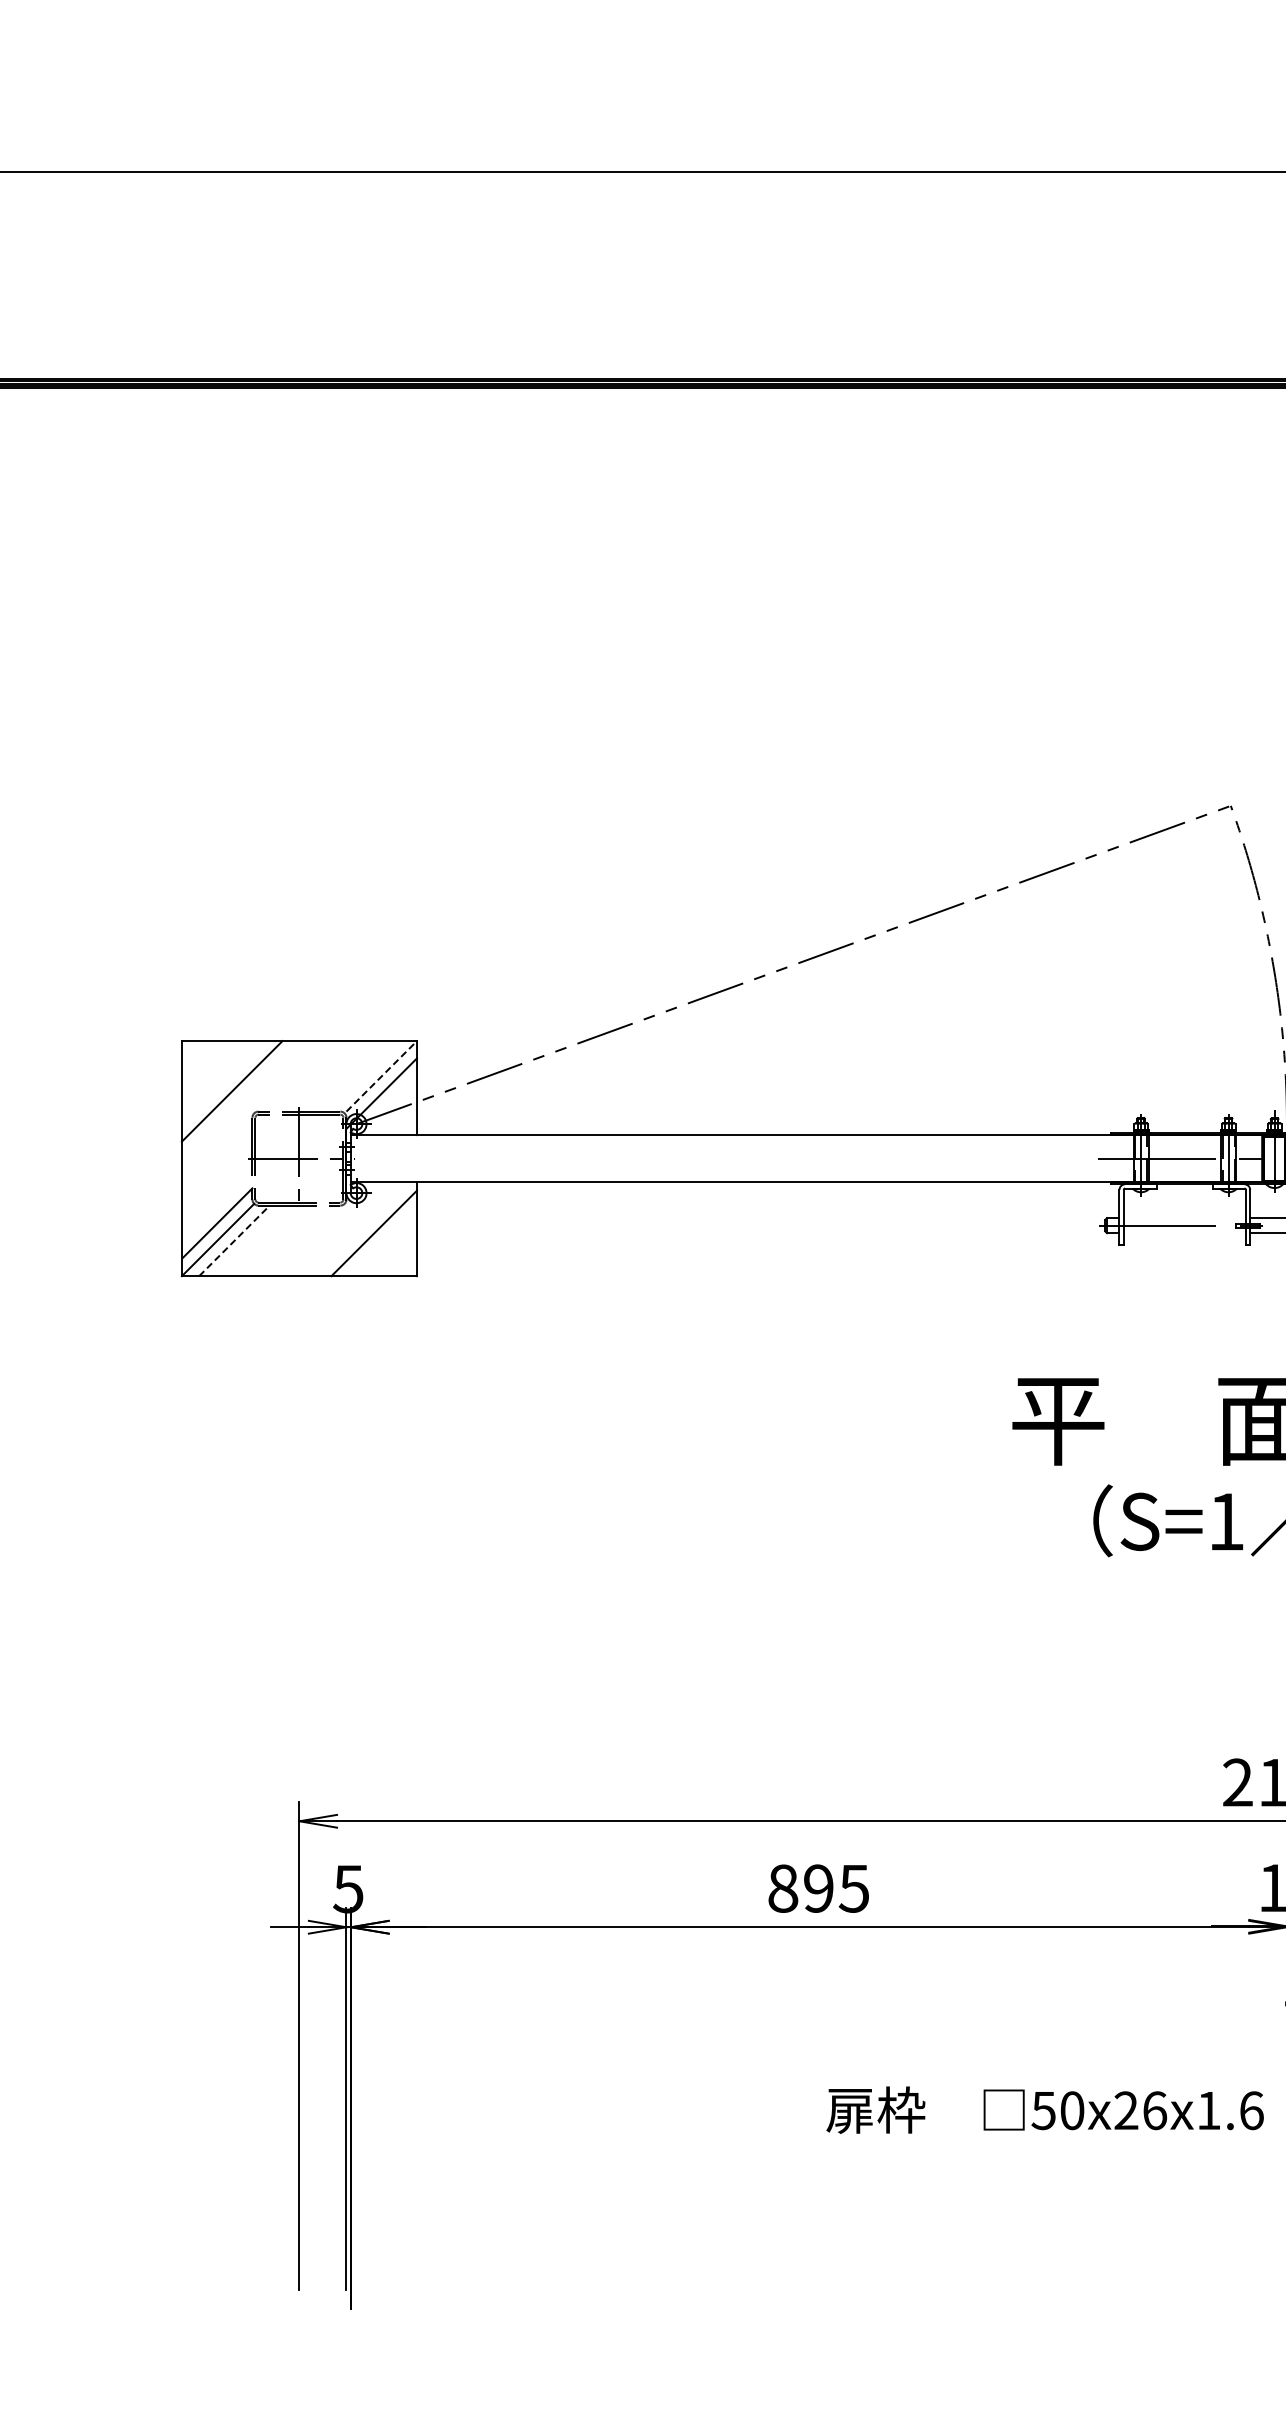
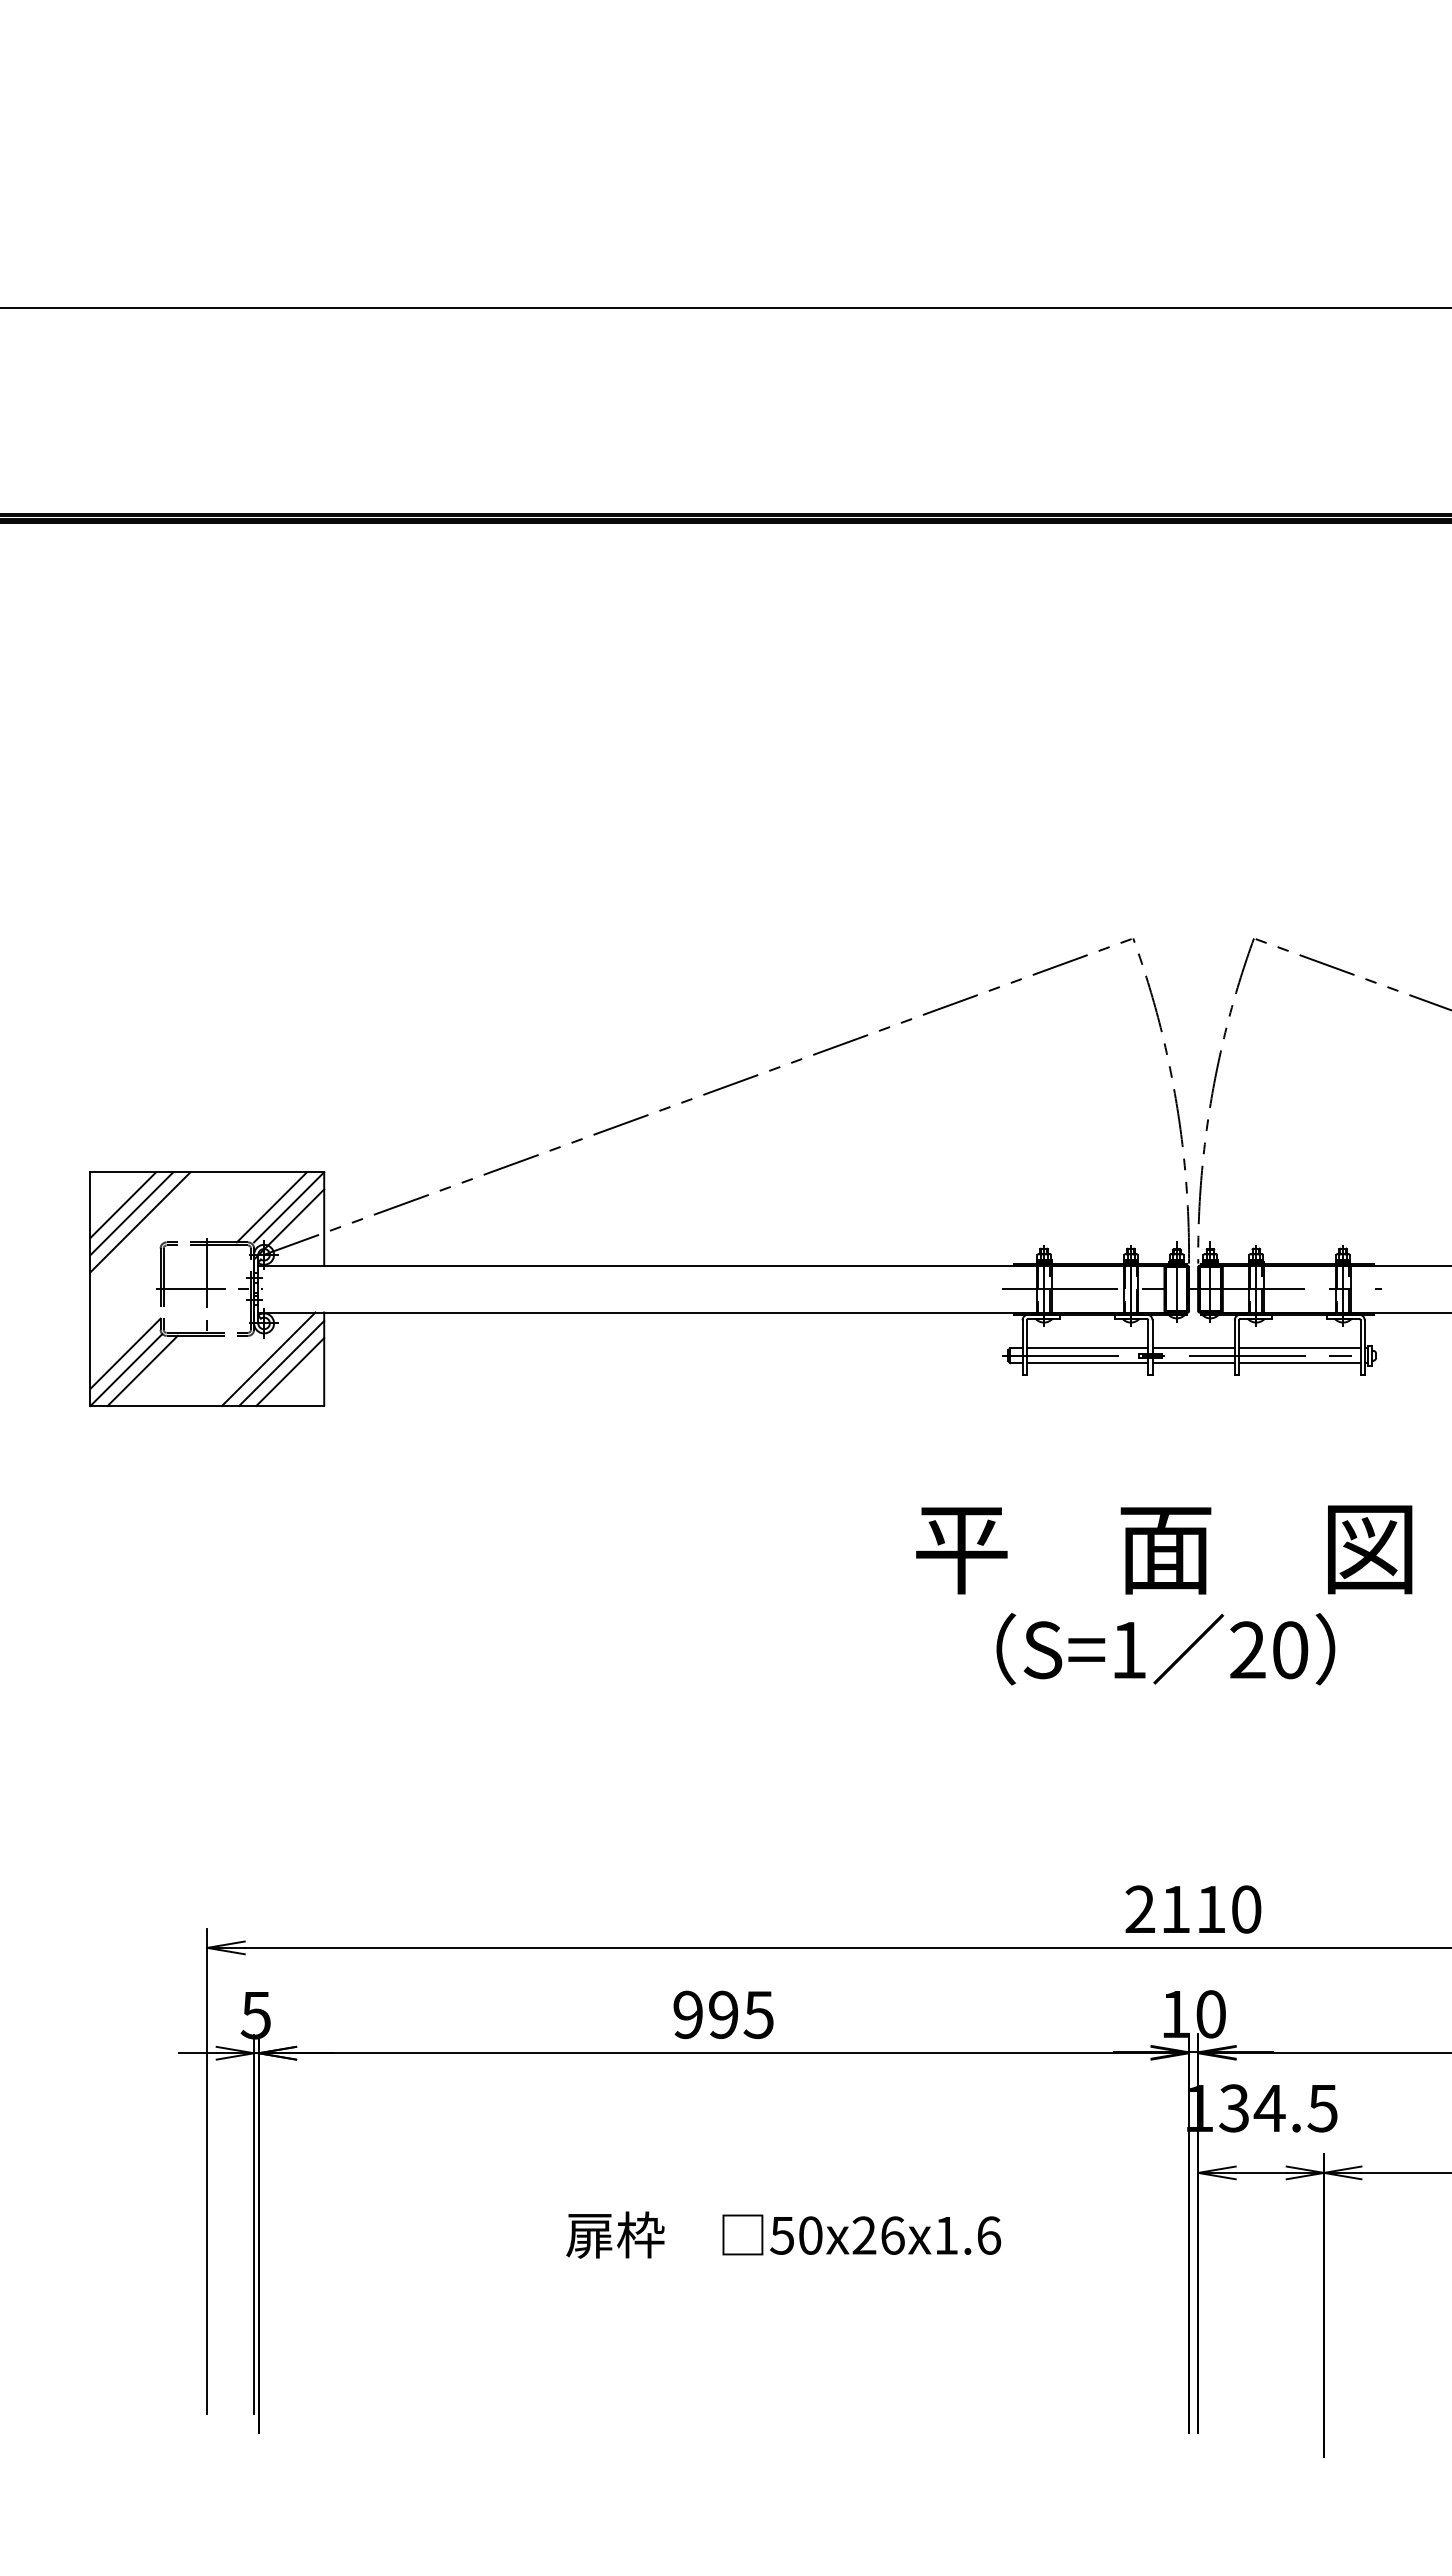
line: (215, 1073) -> (123, 1204), added
line: (363, 1076) -> (271, 1207), added
line: (382, 1076) -> (289, 1207), dashed -> solid
line: (223, 1082) -> (131, 1213), added
line: (1184, 1218) -> (1087, 1348), added
line: (360, 1228) -> (268, 1358), added
line: (1184, 1233) -> (1087, 1363), added
line: (234, 1240) -> (142, 1370), dashed -> solid
line: (383, 1241) -> (290, 1371), added
text: (783, 1888) -> (688, 2014), 895 -> 995
text: (1044, 2109) -> (783, 2234), moved

